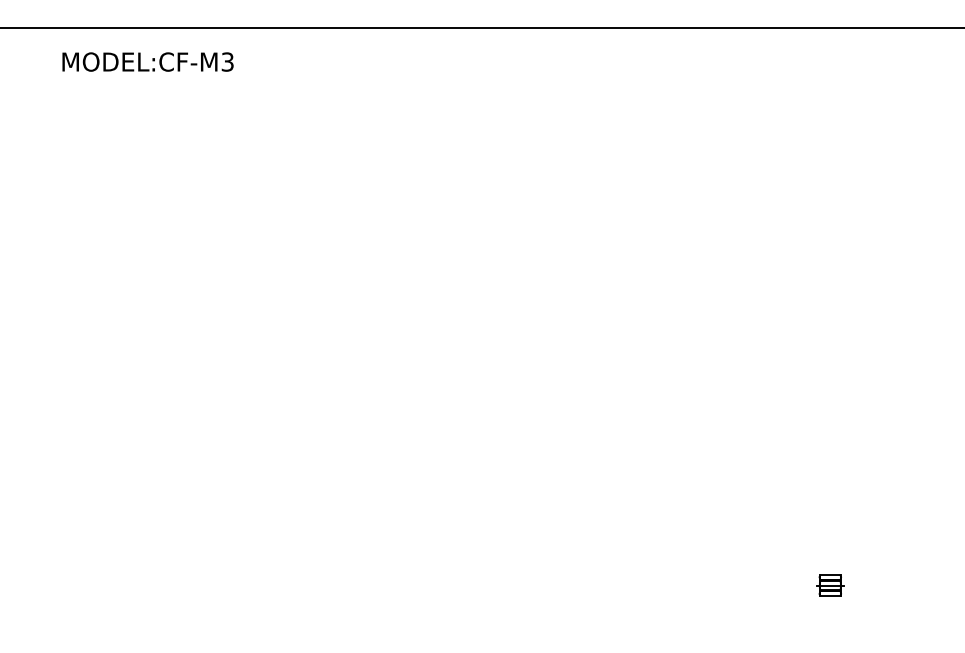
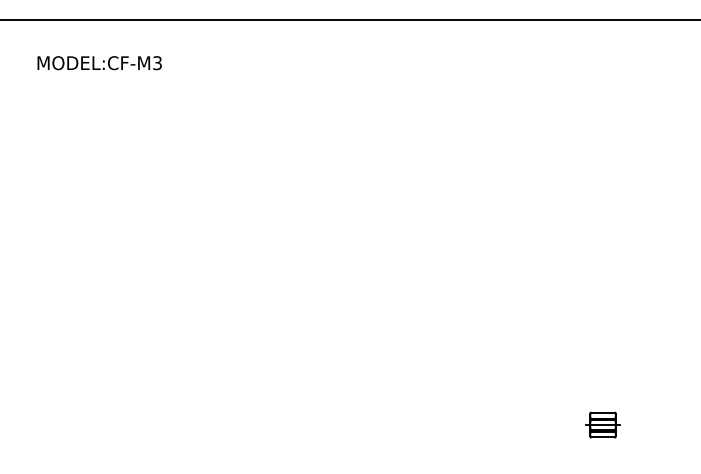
text: (147, 61) -> (99, 62), moved
part: (830, 585) -> (603, 425), size x1.67

